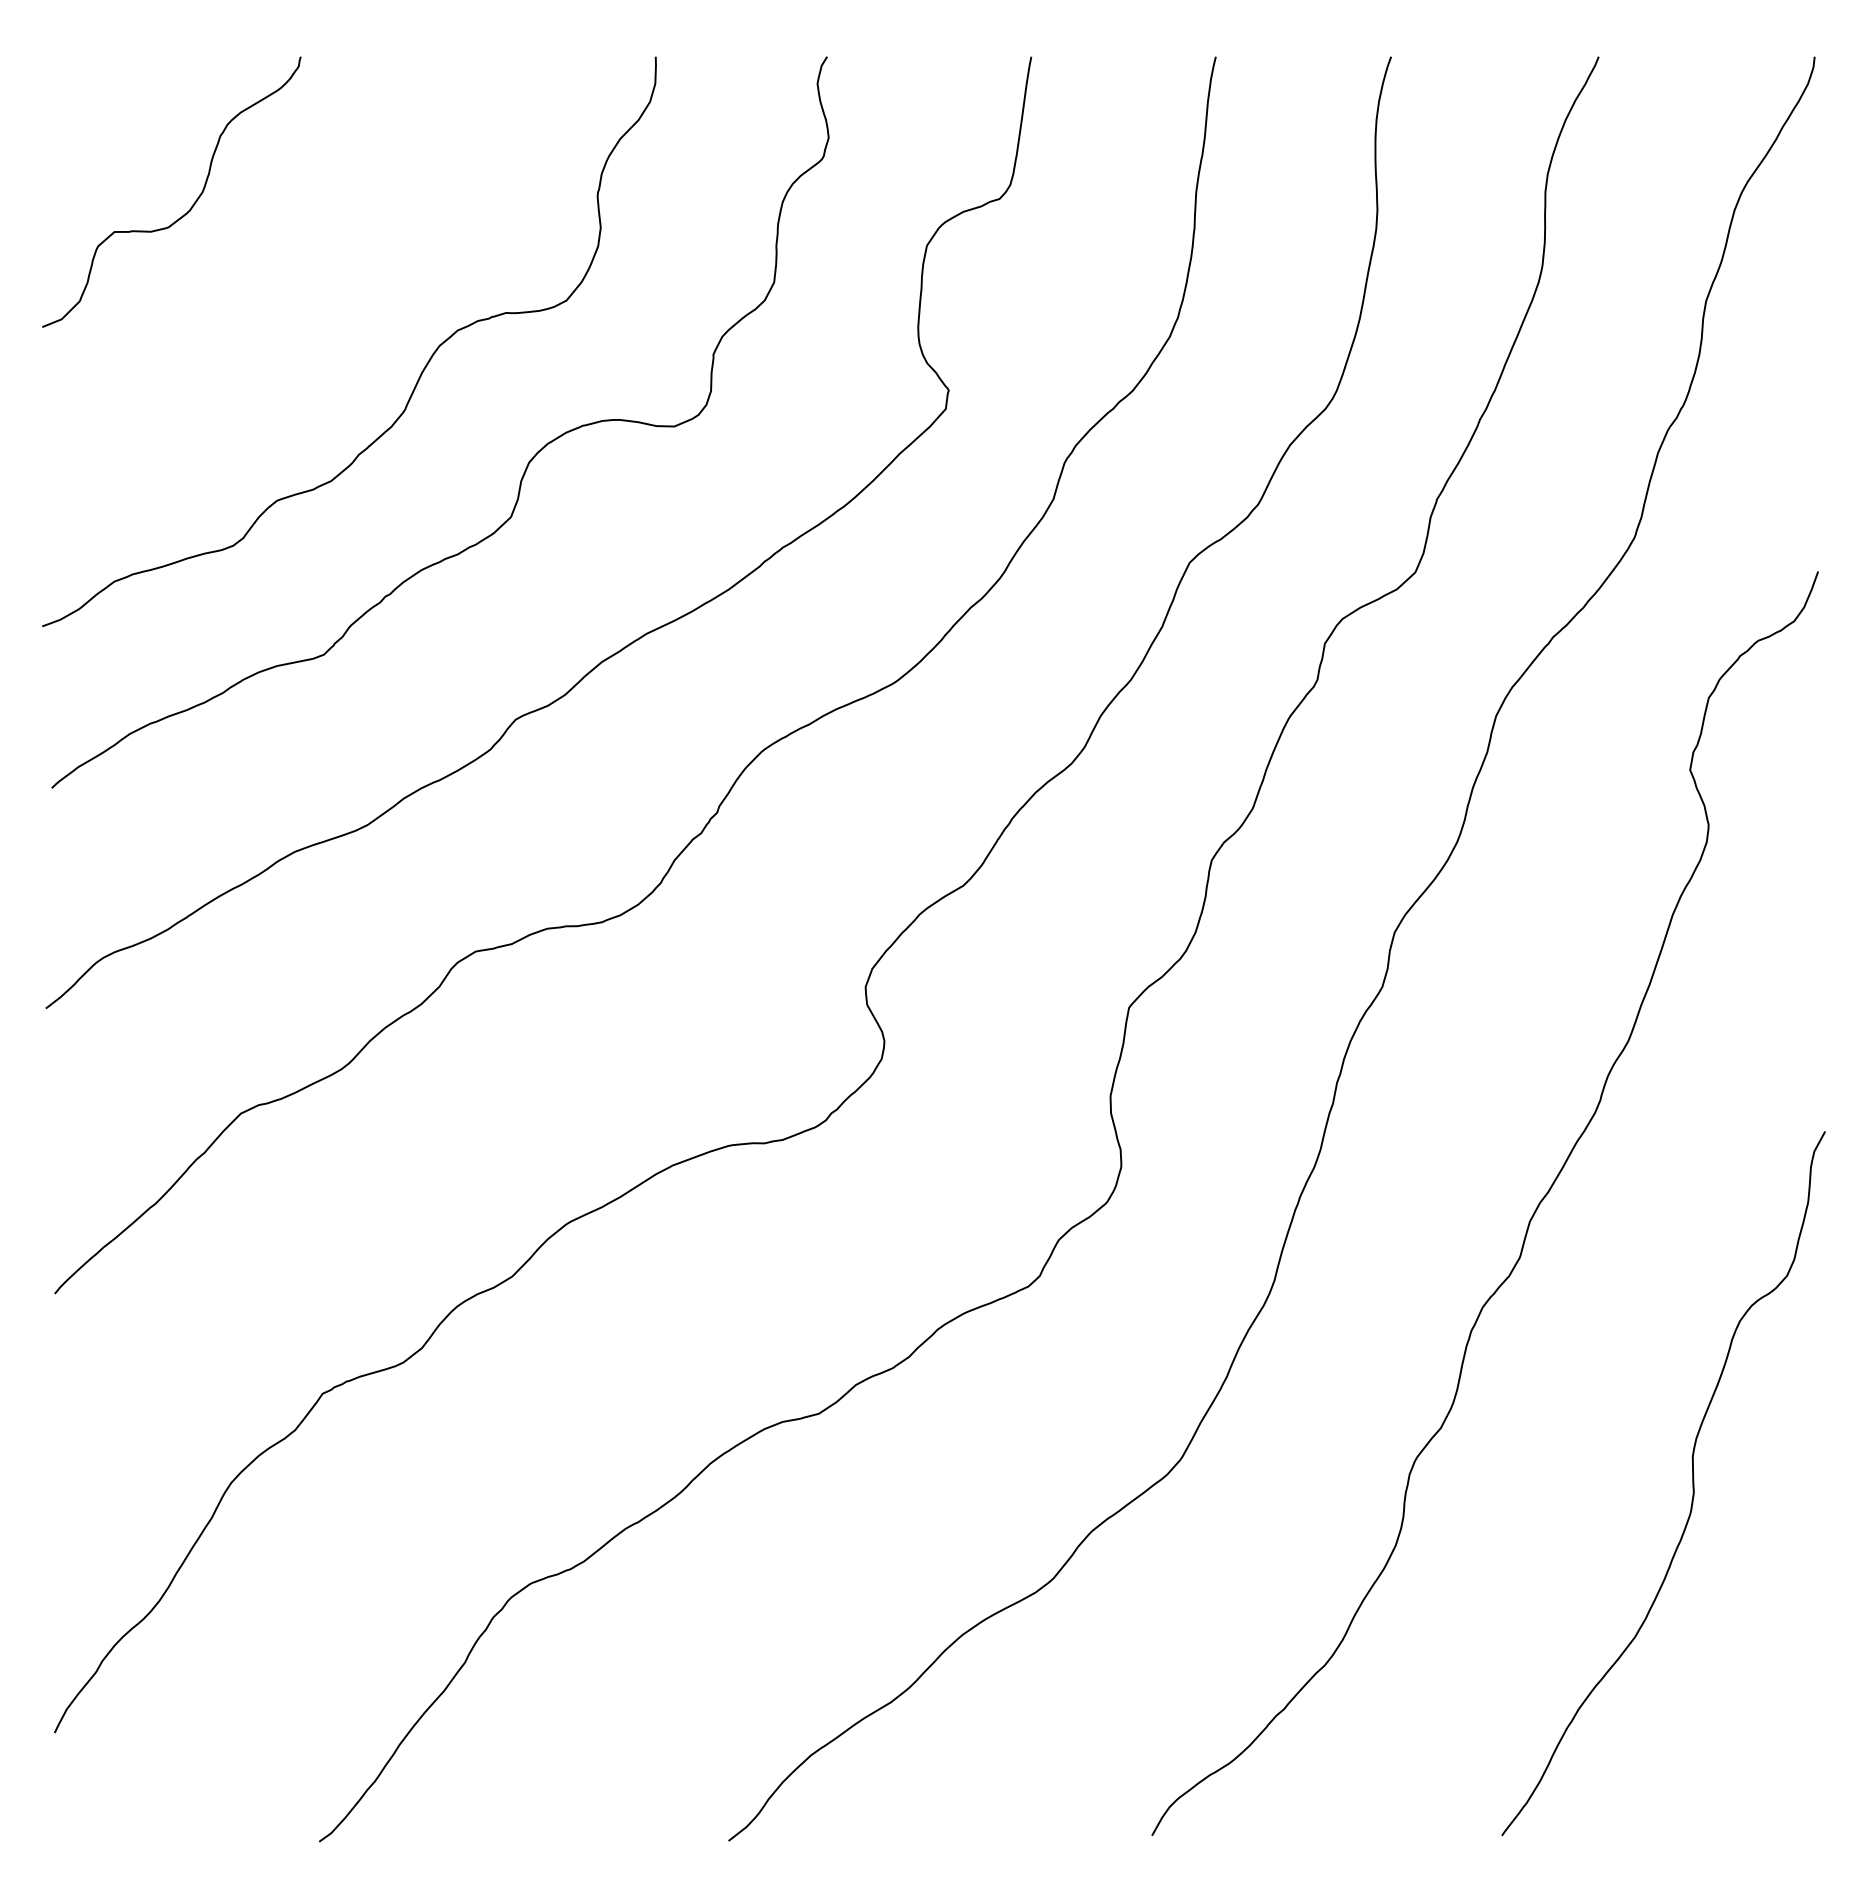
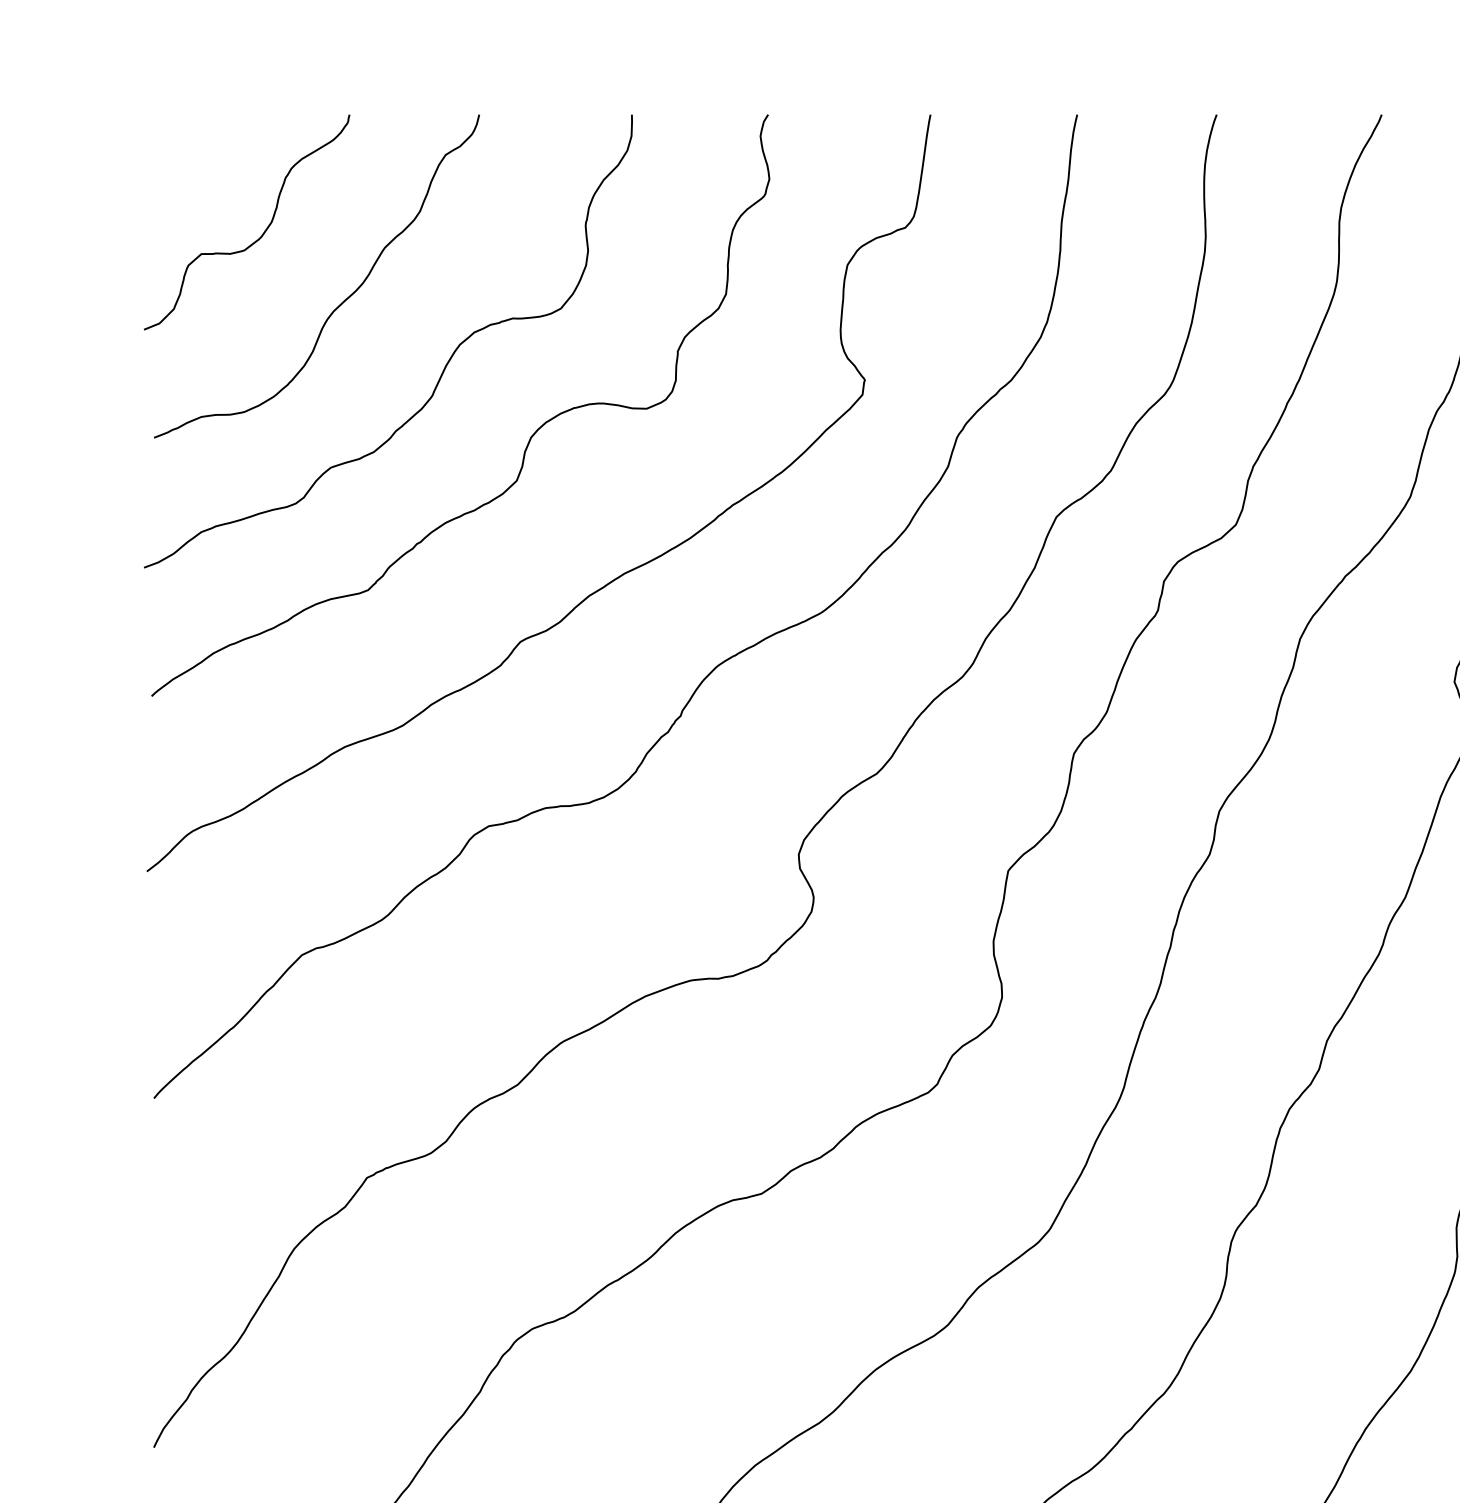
curve: (292, 291) -> (343, 301), added

